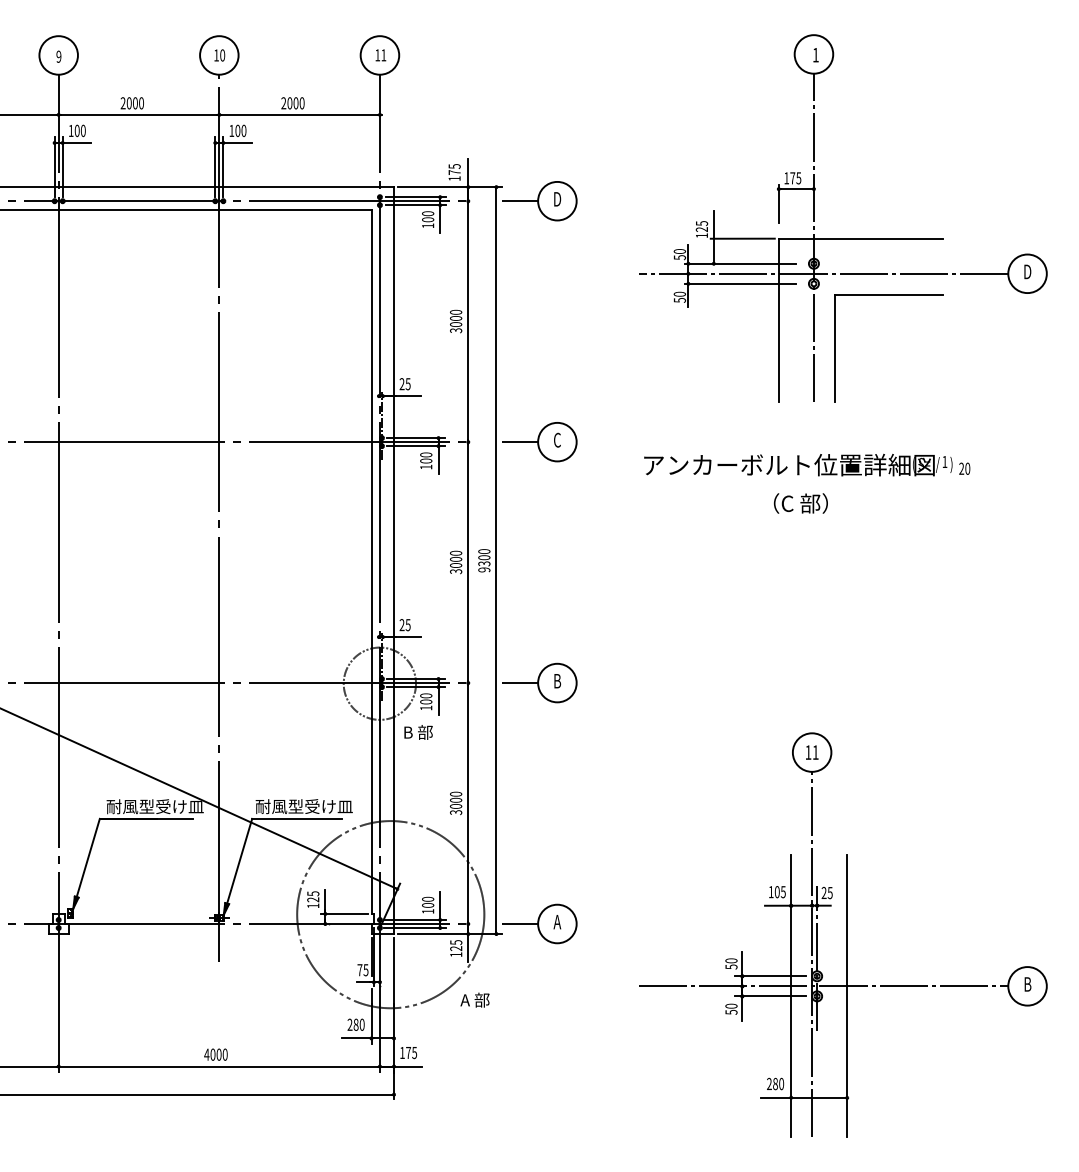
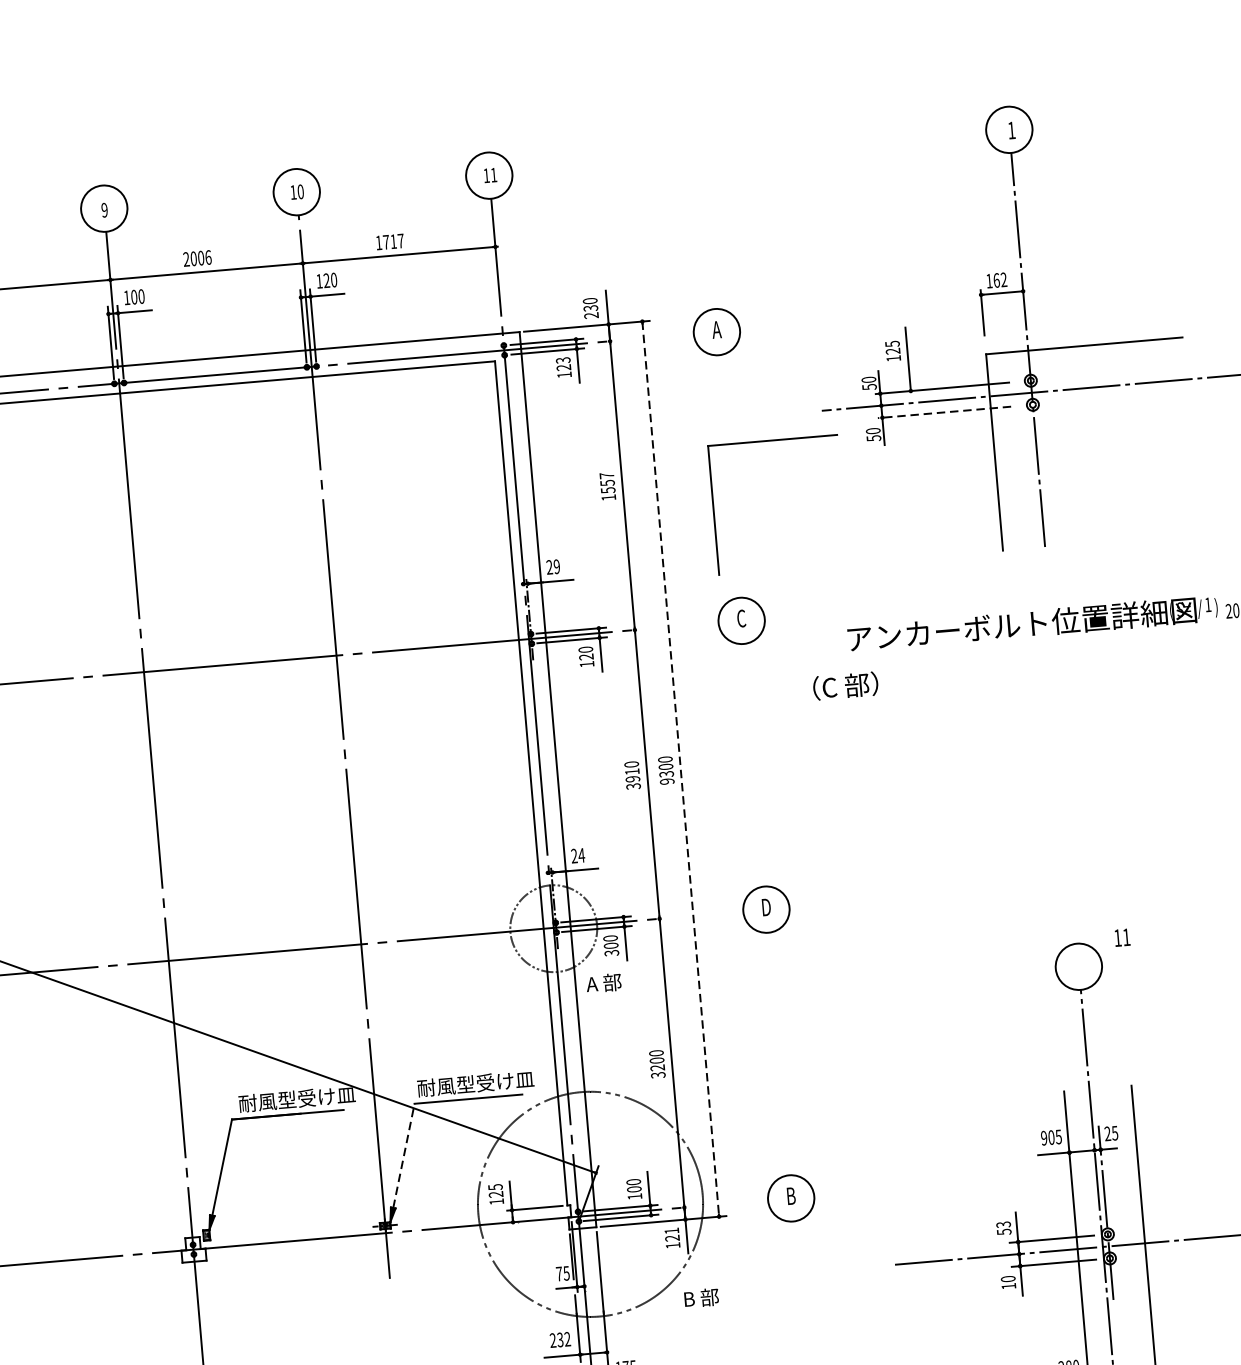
text: (141, 103) -> (208, 257), 2000 -> 2006
text: (292, 103) -> (389, 242), 2000 -> 1717
text: (237, 130) -> (326, 280), 100 -> 120
text: (454, 172) -> (590, 308), 175 -> 230
text: (795, 178) -> (999, 280), 175 -> 162
text: (557, 199) -> (716, 330), D -> A
line: (520, 201) -> (672, 336), removed
text: (428, 216) -> (564, 363), 100 -> 123
line: (742, 238) -> (942, 357), removed
line: (740, 283) -> (944, 411), solid -> dashed
part: (888, 295) -> (772, 441), moved
text: (456, 321) -> (608, 486), 3000 -> 1557
text: (407, 384) -> (556, 567), 25 -> 29
line: (520, 442) -> (697, 625), removed
text: (426, 460) -> (586, 656), 100 -> 120
text: (800, 503) -> (845, 686), moved
text: (456, 561) -> (633, 774), 3000 -> 3910
line: (496, 561) -> (680, 770), solid -> dashed
text: (407, 625) -> (580, 856), 25 -> 24
text: (557, 681) -> (766, 907), B -> D
line: (520, 683) -> (722, 913), removed
text: (426, 707) -> (612, 952), 100 -> 300
text: (417, 732) -> (603, 983), B 部 -> A 部
text: (812, 752) -> (1122, 937), moved
text: (456, 806) -> (658, 1067), 3000 -> 3200
line: (239, 860) -> (403, 1154), solid -> dashed
text: (770, 892) -> (1043, 1138), 105 -> 905
text: (557, 922) -> (791, 1196), A -> B
line: (520, 924) -> (747, 1202), removed
text: (456, 942) -> (672, 1230), 125 -> 121
text: (731, 960) -> (1003, 1224), 50 -> 53
text: (475, 999) -> (700, 1297), A 部 -> B 部
text: (731, 1011) -> (1008, 1285), 50 -> 10
text: (358, 1024) -> (563, 1339), 280 -> 232

